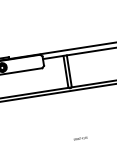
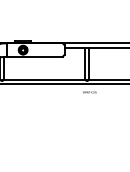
text: (80, 138) -> (89, 92), moved

